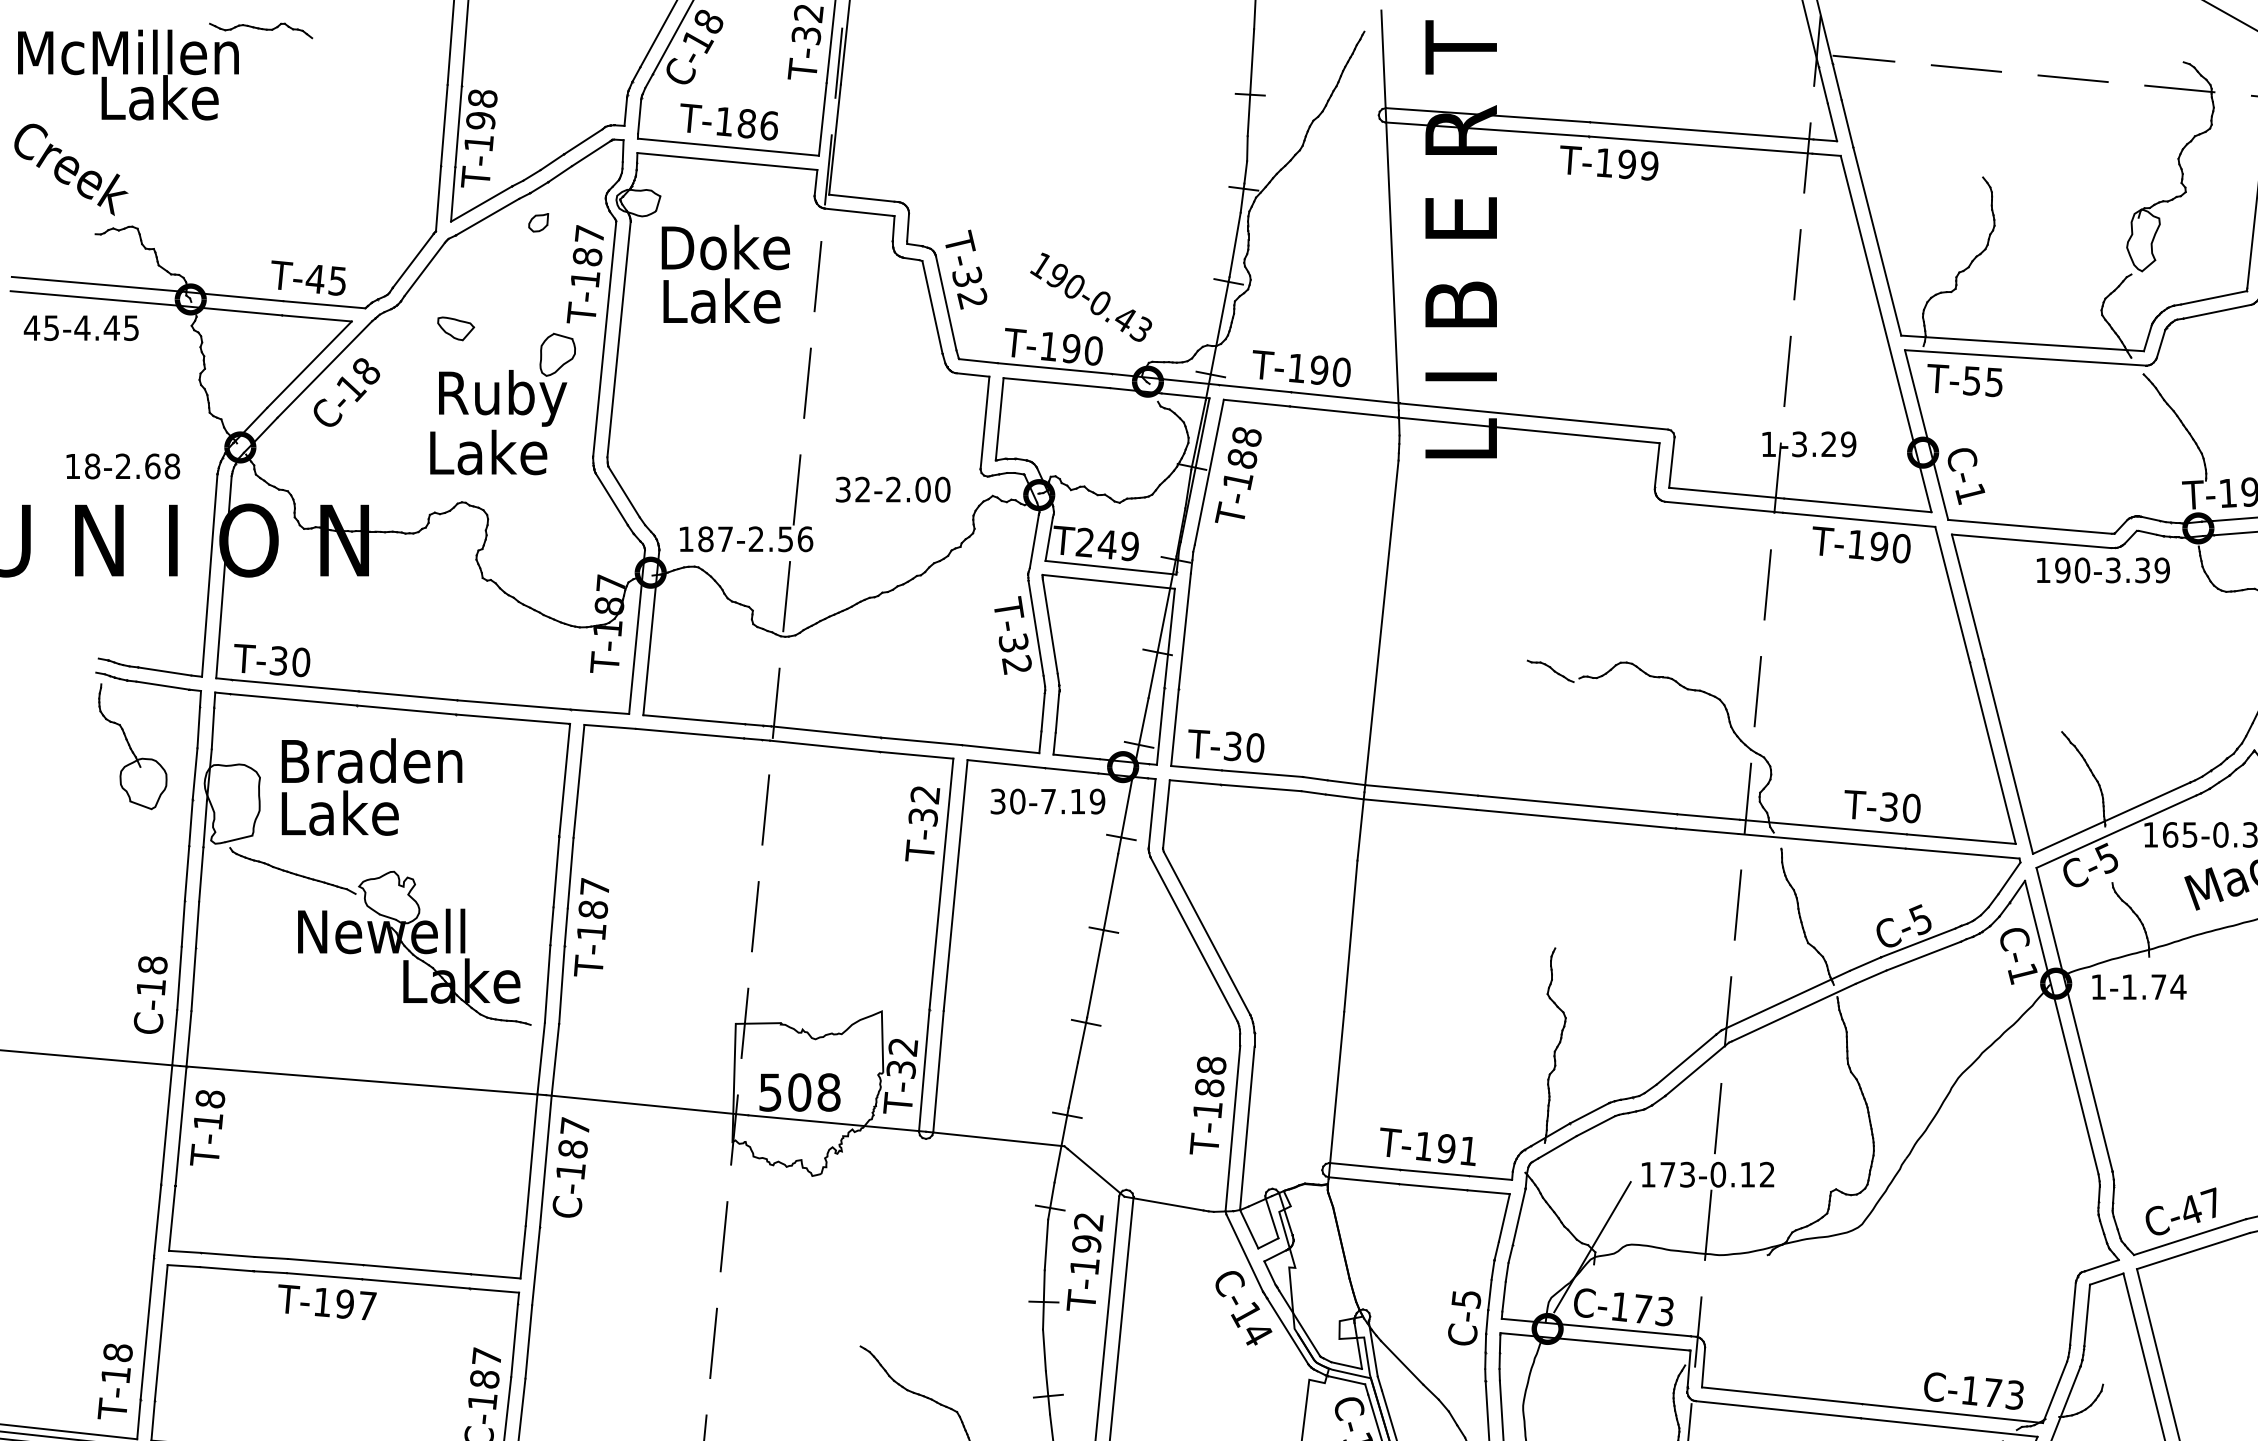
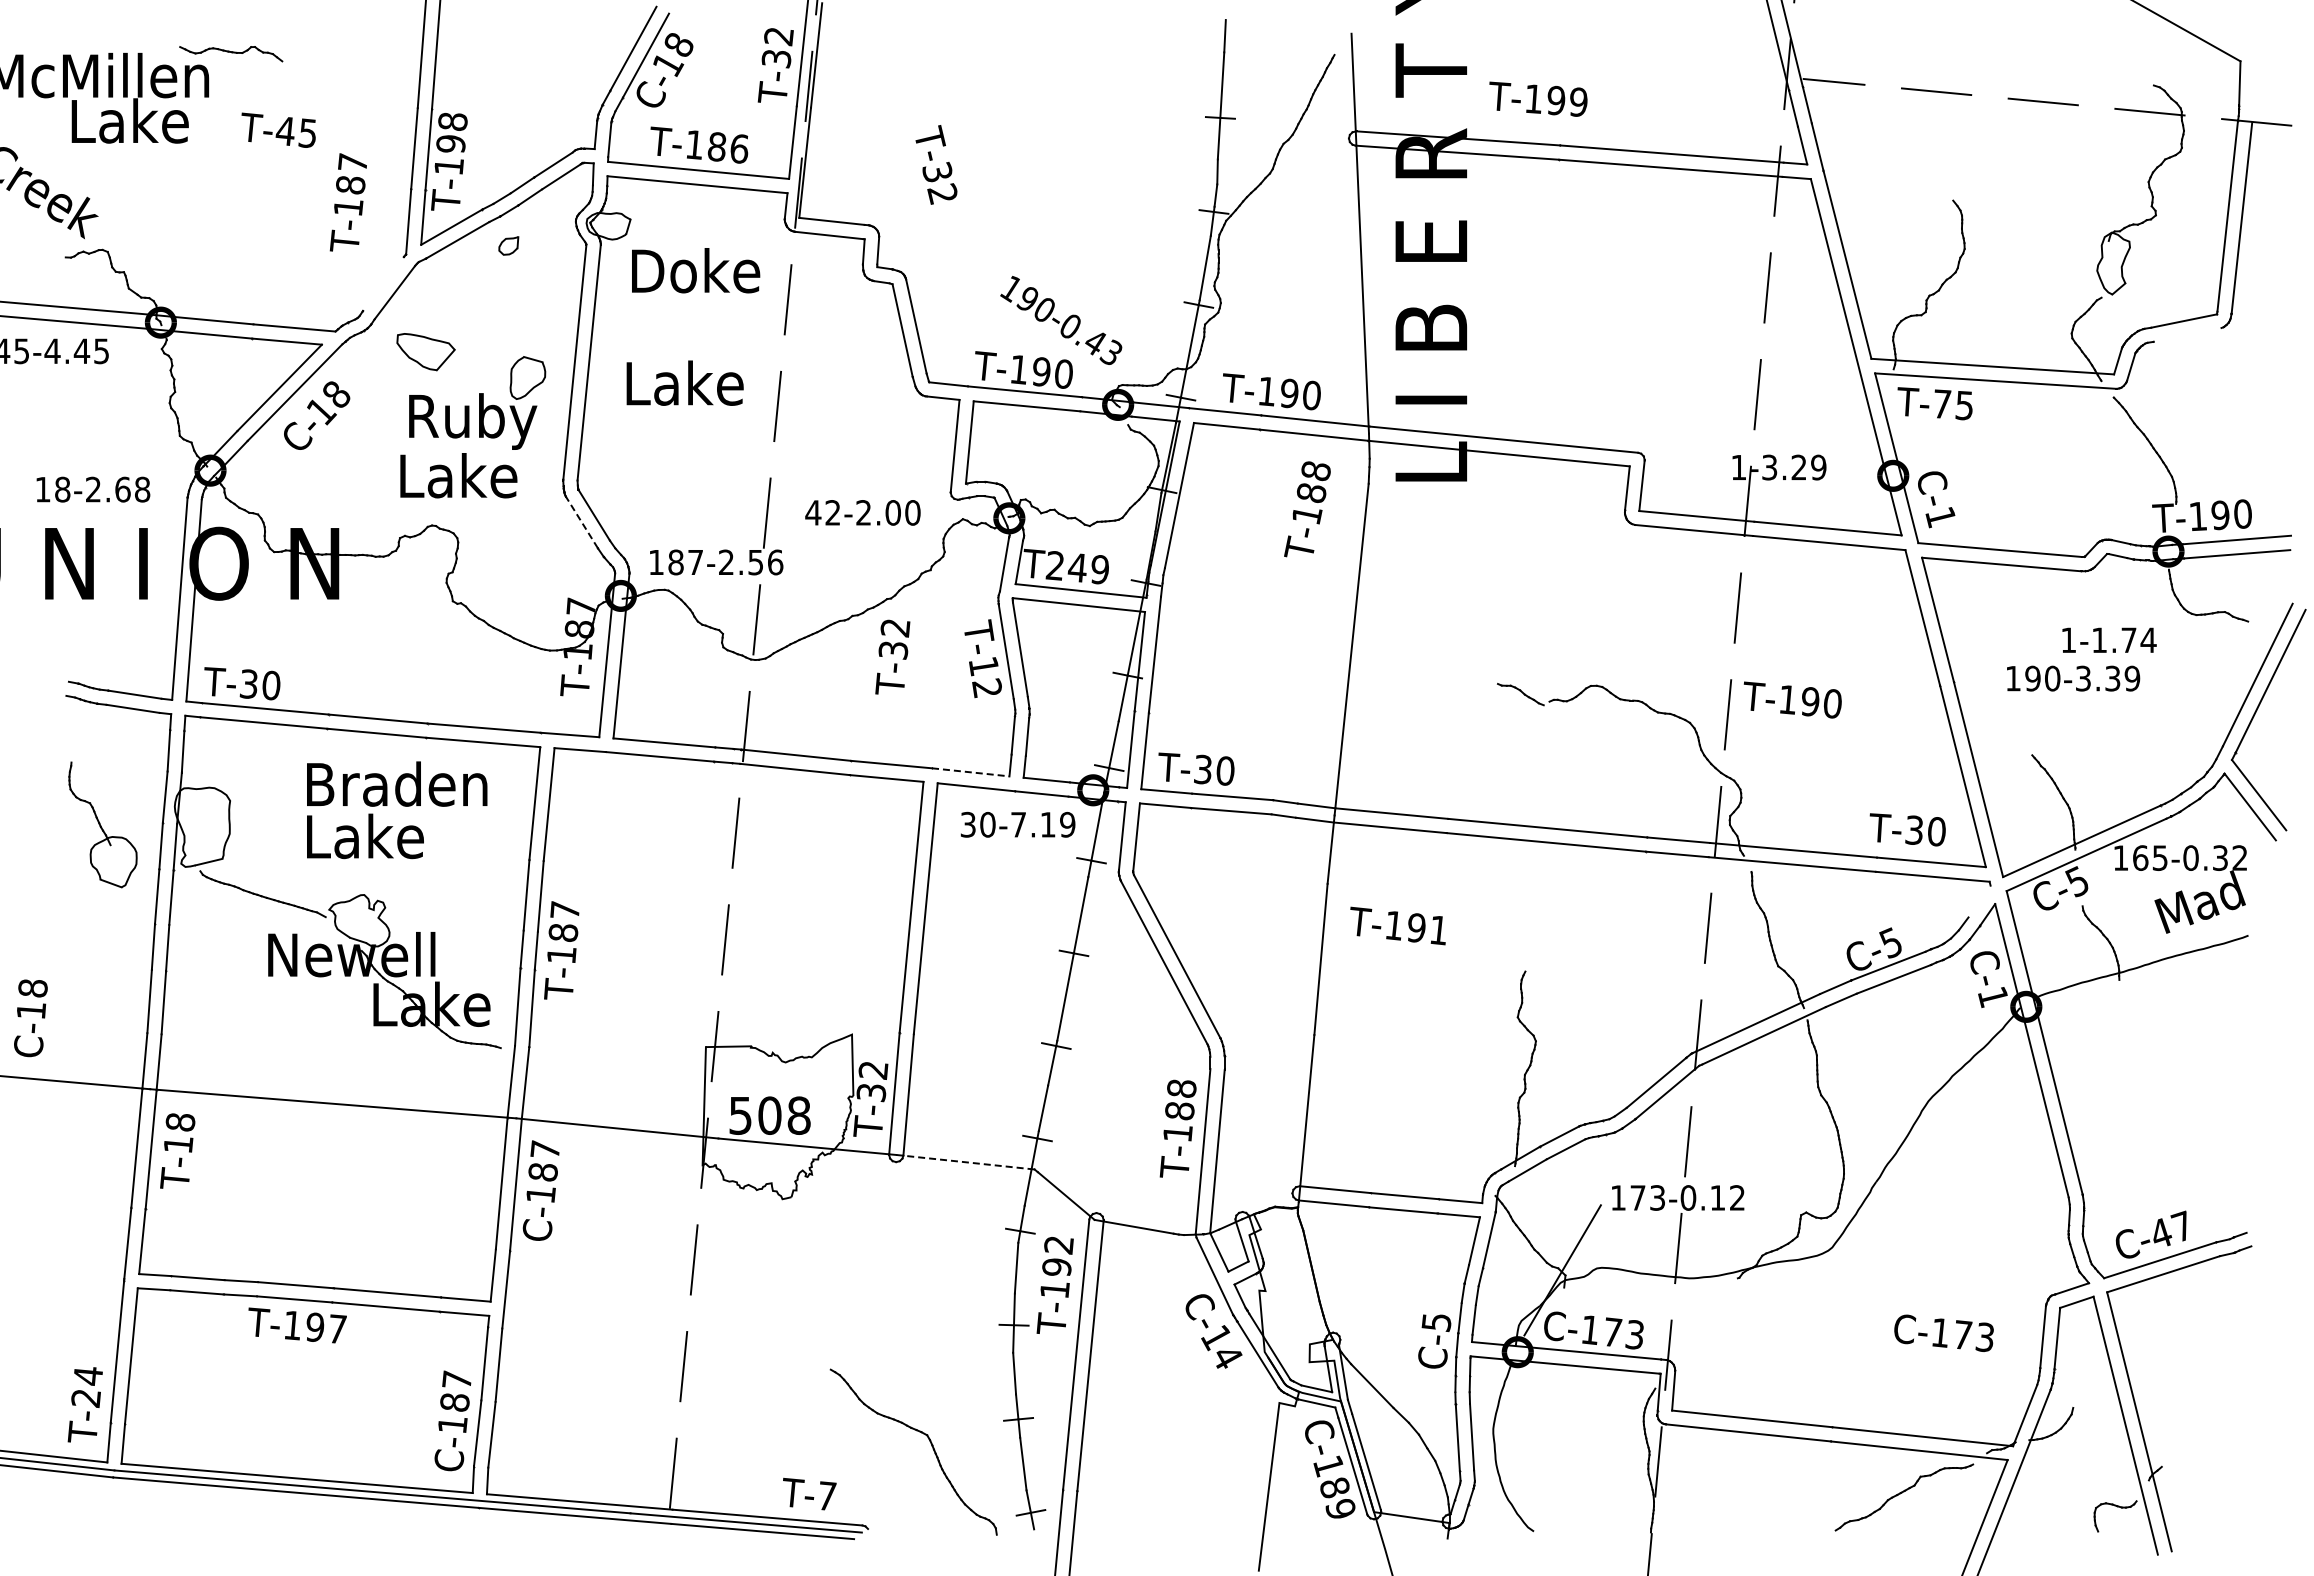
text: (1609, 162) -> (1538, 98), moved
line: (413, 260) -> (383, 283), removed
text: (966, 269) -> (936, 164), moved
text: (584, 274) -> (347, 202), moved
text: (308, 277) -> (278, 129), moved
text: (721, 300) -> (684, 382), moved
line: (2217, 311) -> (2187, 334), removed
part: (456, 328) -> (426, 351), size x1.6
text: (1972, 380) -> (1942, 403), T-55 -> T-75
text: (1238, 475) -> (1307, 509), moved
text: (843, 489) -> (813, 512), 32-2.00 -> 42-2.00
line: (611, 499) -> (581, 522), solid -> dashed
text: (1861, 544) -> (1792, 699), moved
text: (2103, 570) -> (2073, 678), moved
text: (1013, 643) -> (983, 666), T-32 -> T-12
part: (132, 746) -> (102, 824), moved
line: (1000, 749) -> (970, 772), solid -> dashed
text: (372, 787) -> (397, 810), moved
text: (1882, 806) -> (1907, 829), moved
text: (922, 823) -> (892, 656), moved
line: (2009, 878) -> (1979, 901), removed
text: (2139, 986) -> (2109, 639), moved
text: (150, 995) -> (30, 1018), moved
line: (994, 1139) -> (964, 1162), solid -> dashed
text: (1427, 1146) -> (1397, 925), moved
text: (116, 1364) -> (86, 1387), T-18 -> T-24
text: (1973, 1390) -> (1943, 1332), moved

